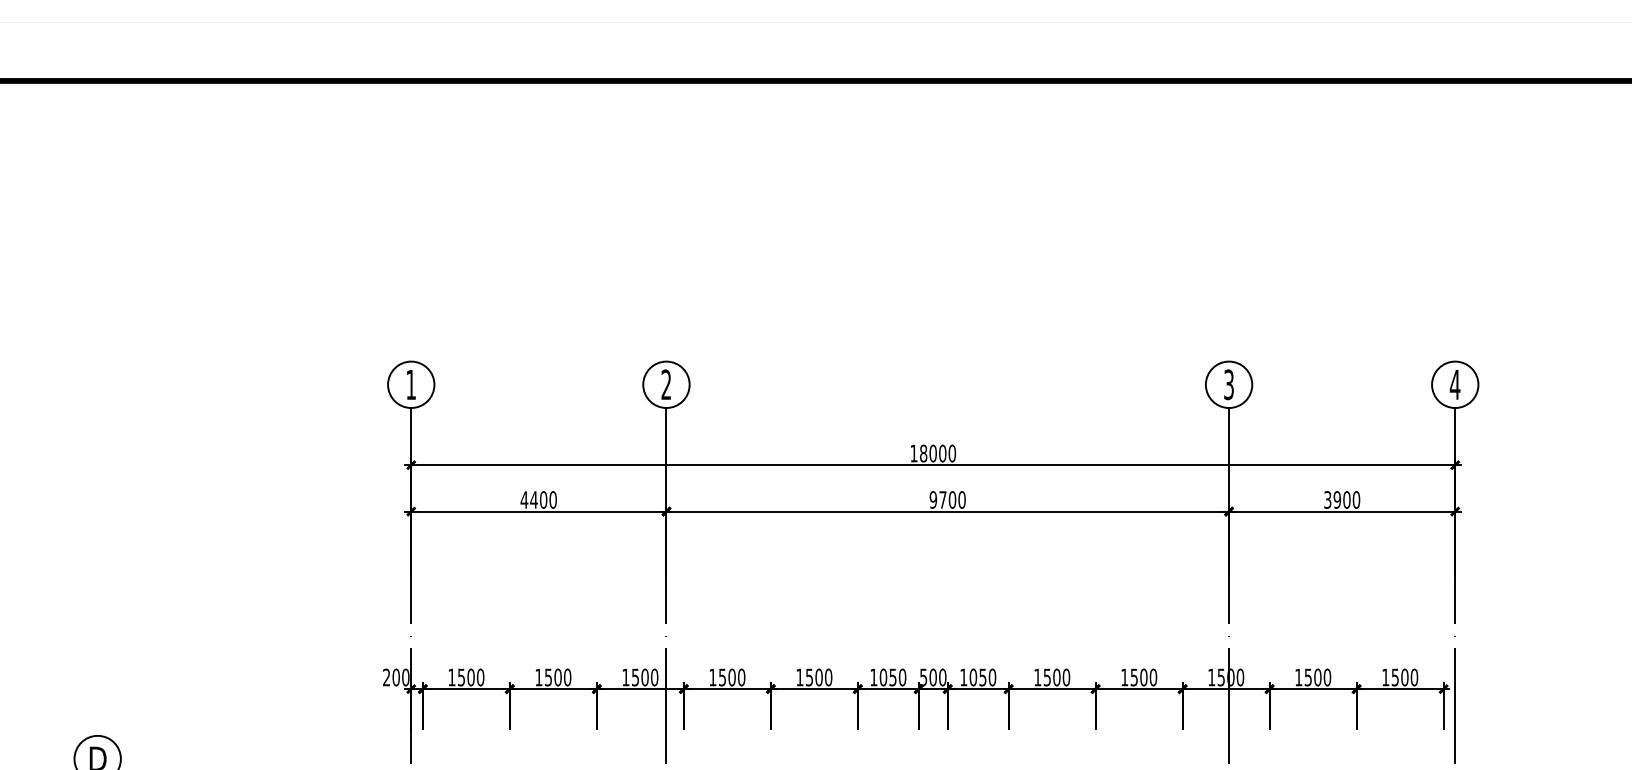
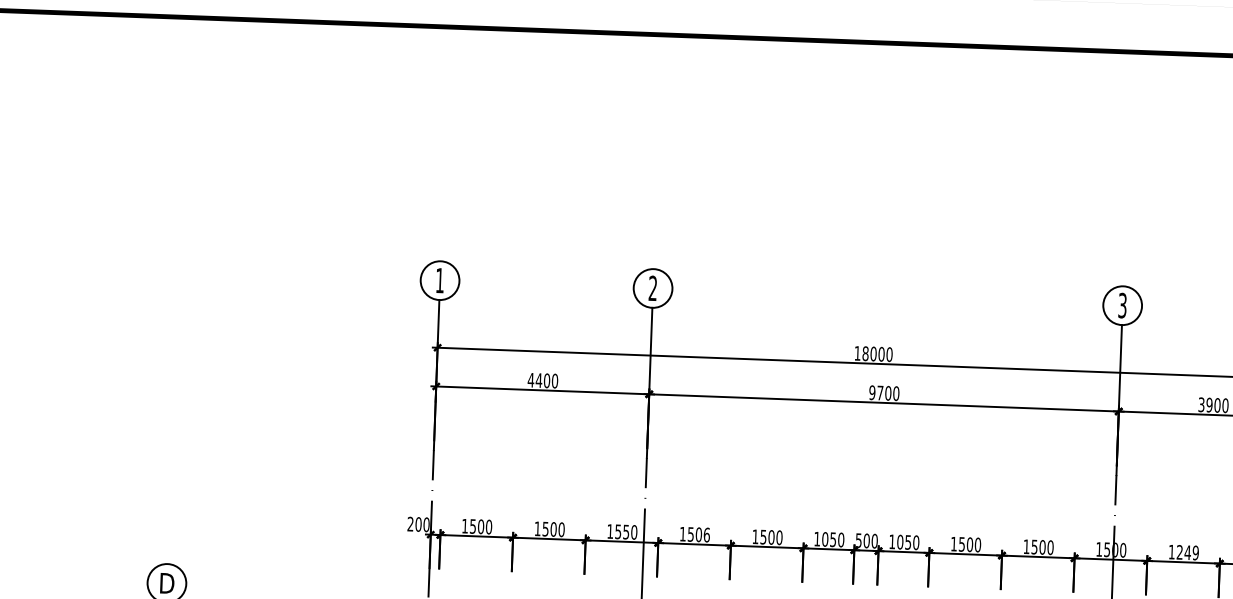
text: (741, 676) -> (706, 534), 1500 -> 1506
text: (644, 677) -> (625, 532), 1500 -> 1550
text: (1317, 677) -> (1187, 552), 1500 -> 1249

